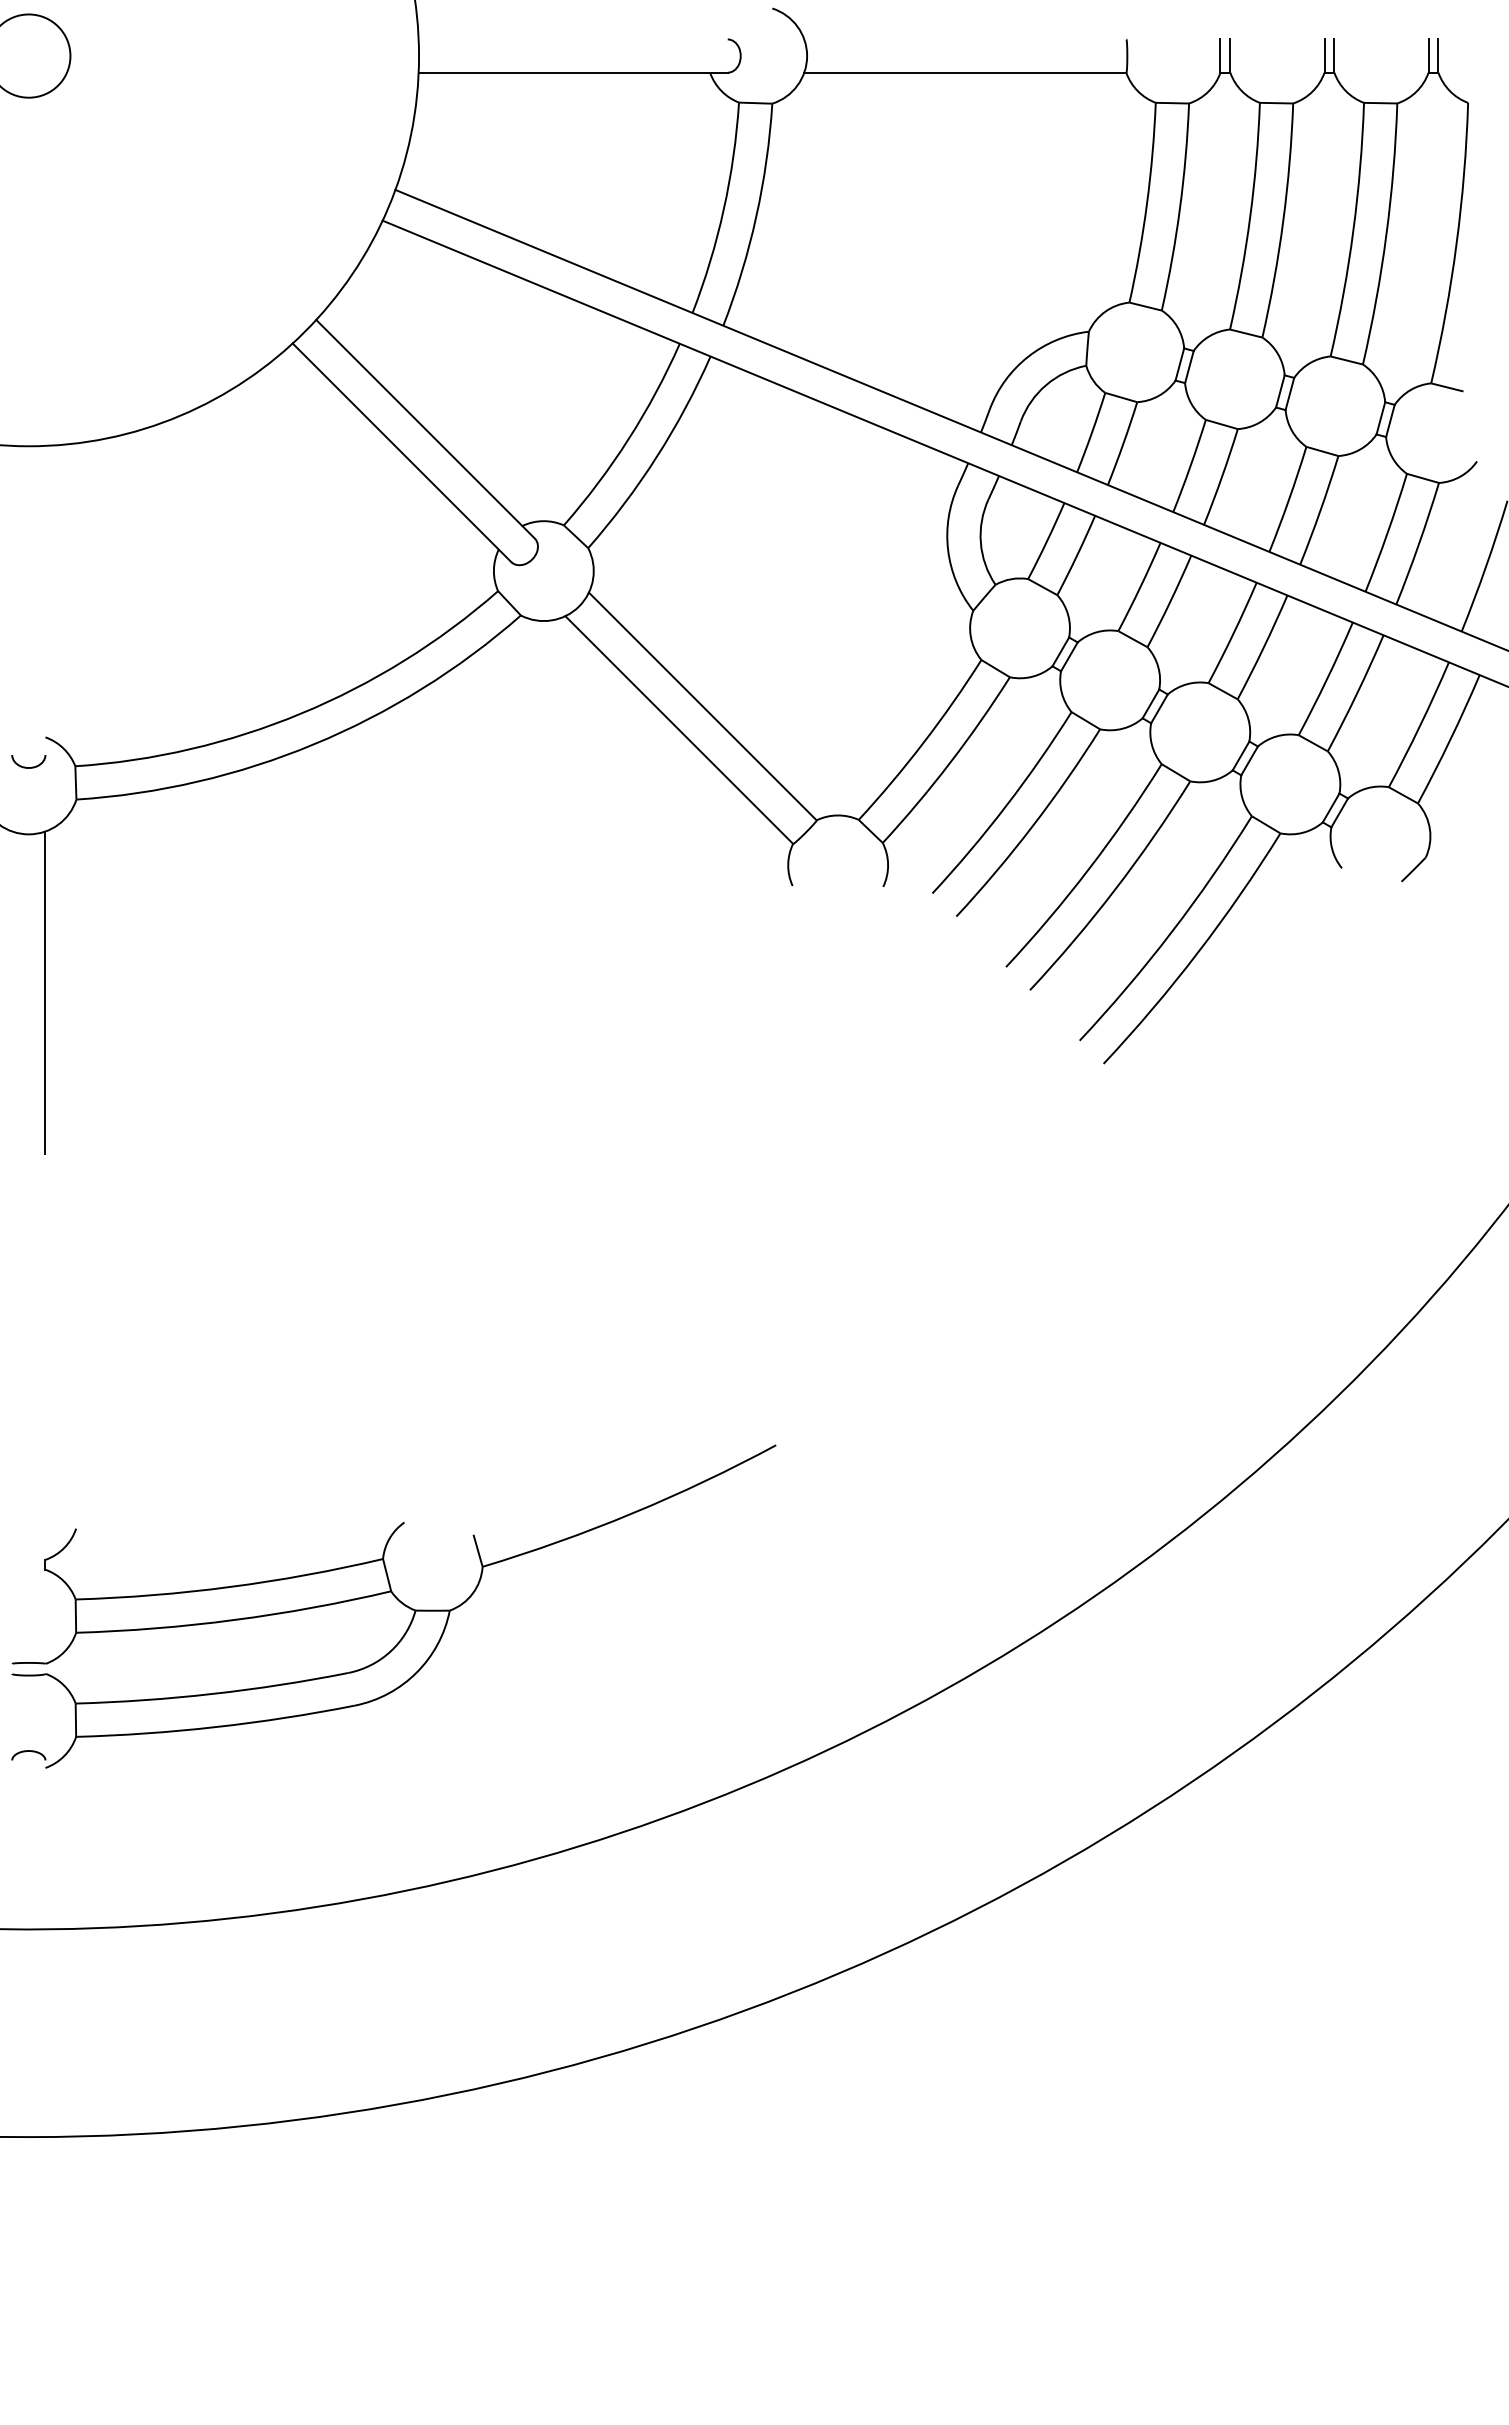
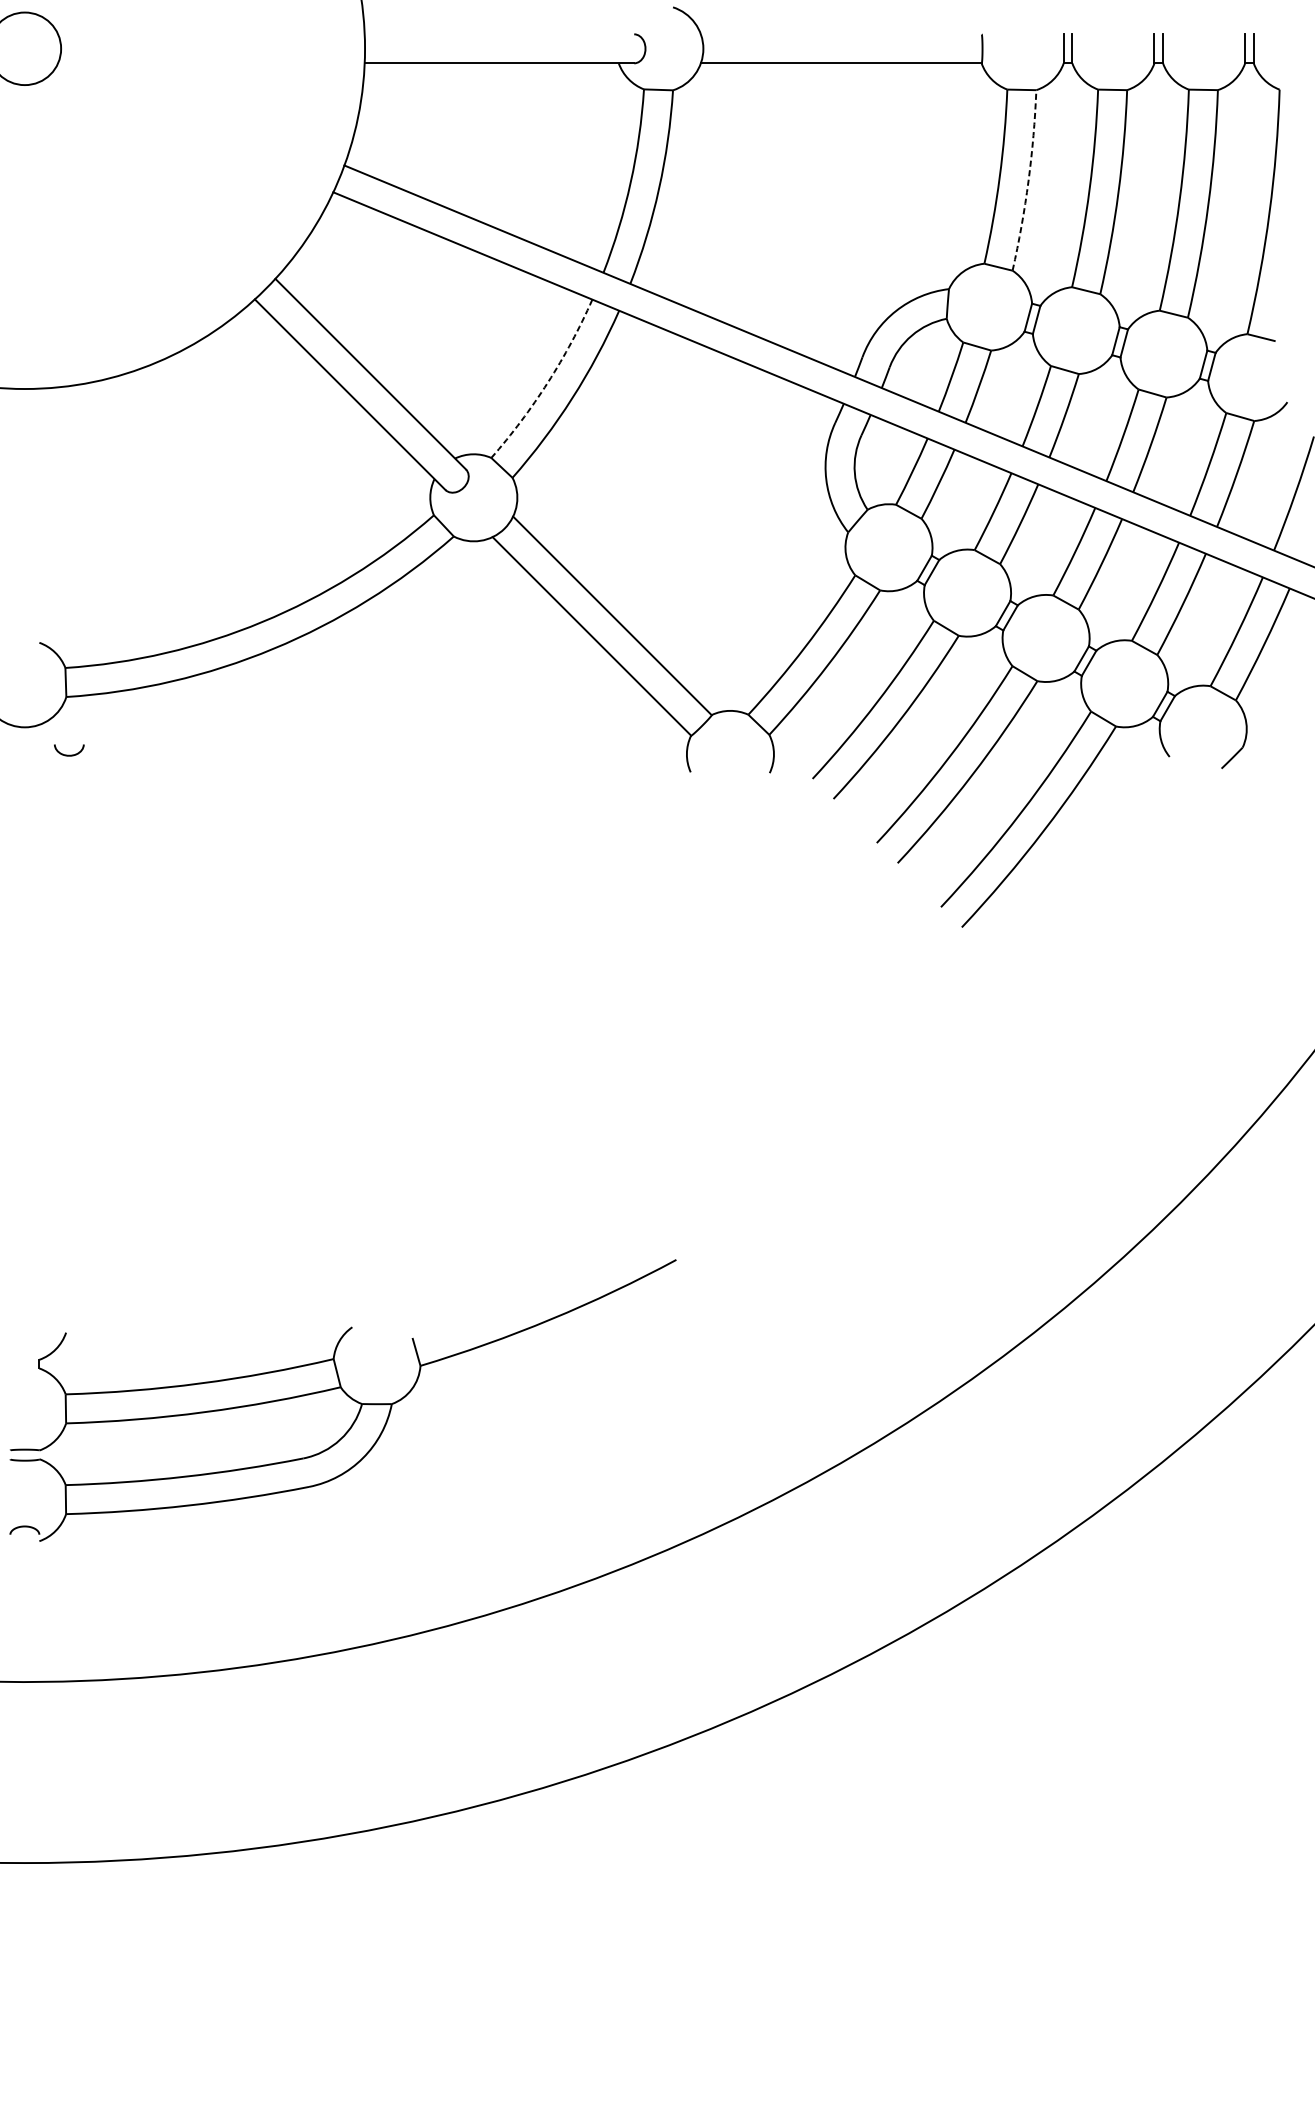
arc: (1180, 207) -> (1028, 180), solid -> dashed
arc: (628, 438) -> (547, 382), solid -> dashed
curve: (25, 766) -> (66, 754), moved
line: (45, 992) -> (39, 865), removed

